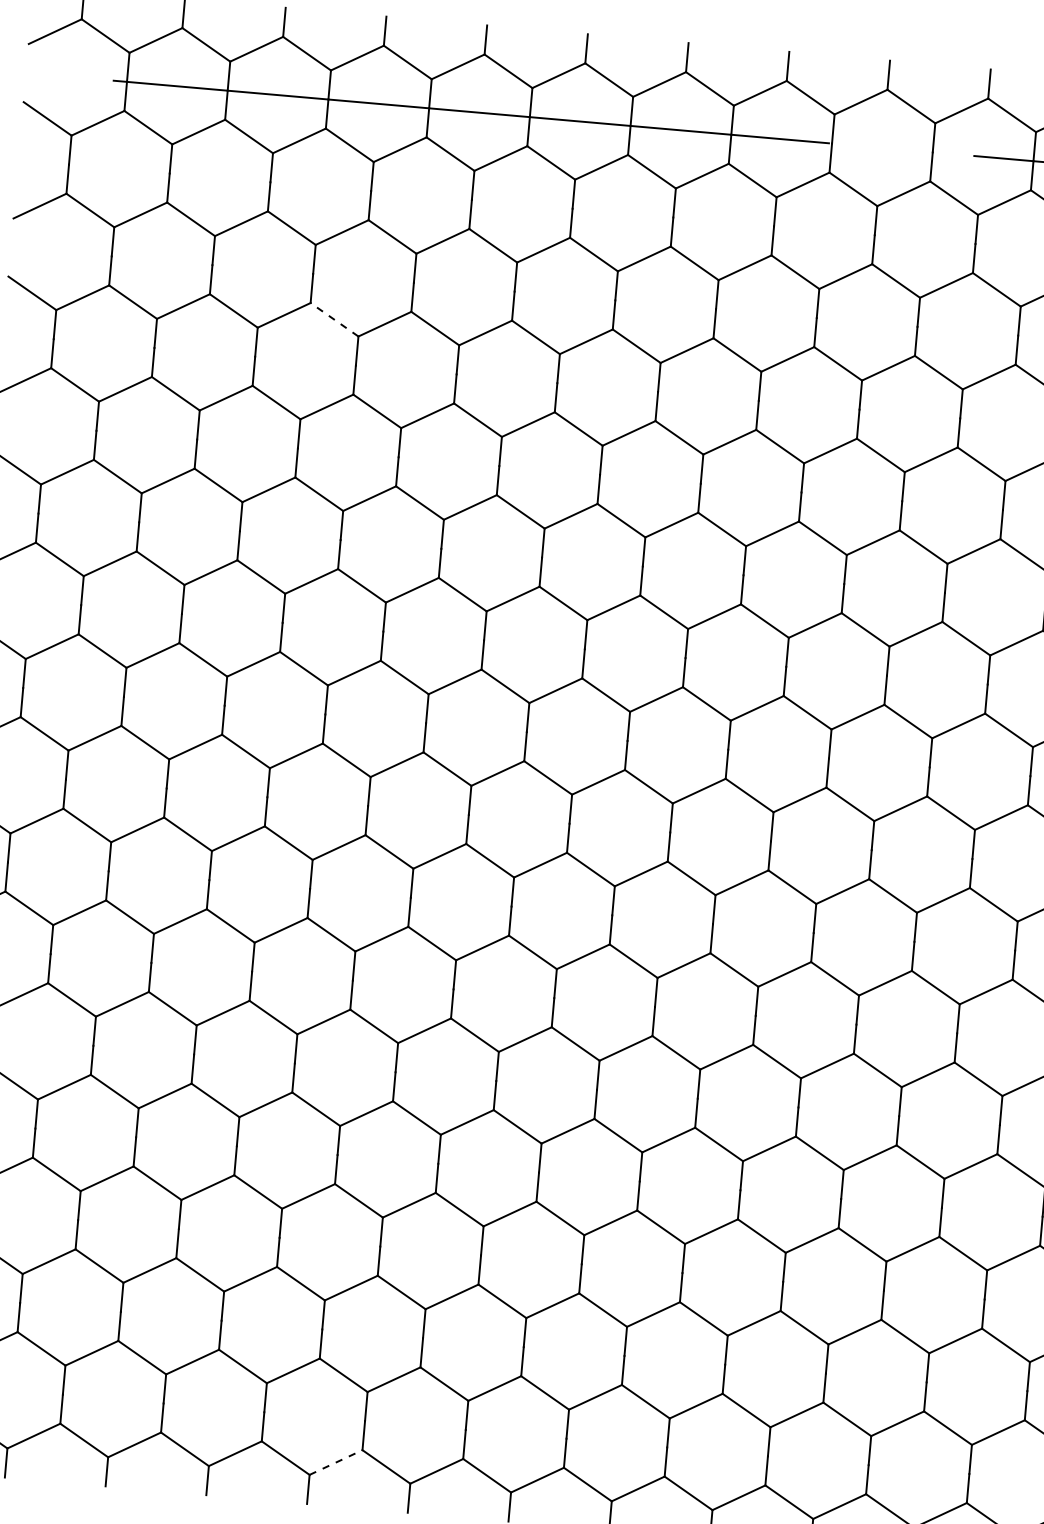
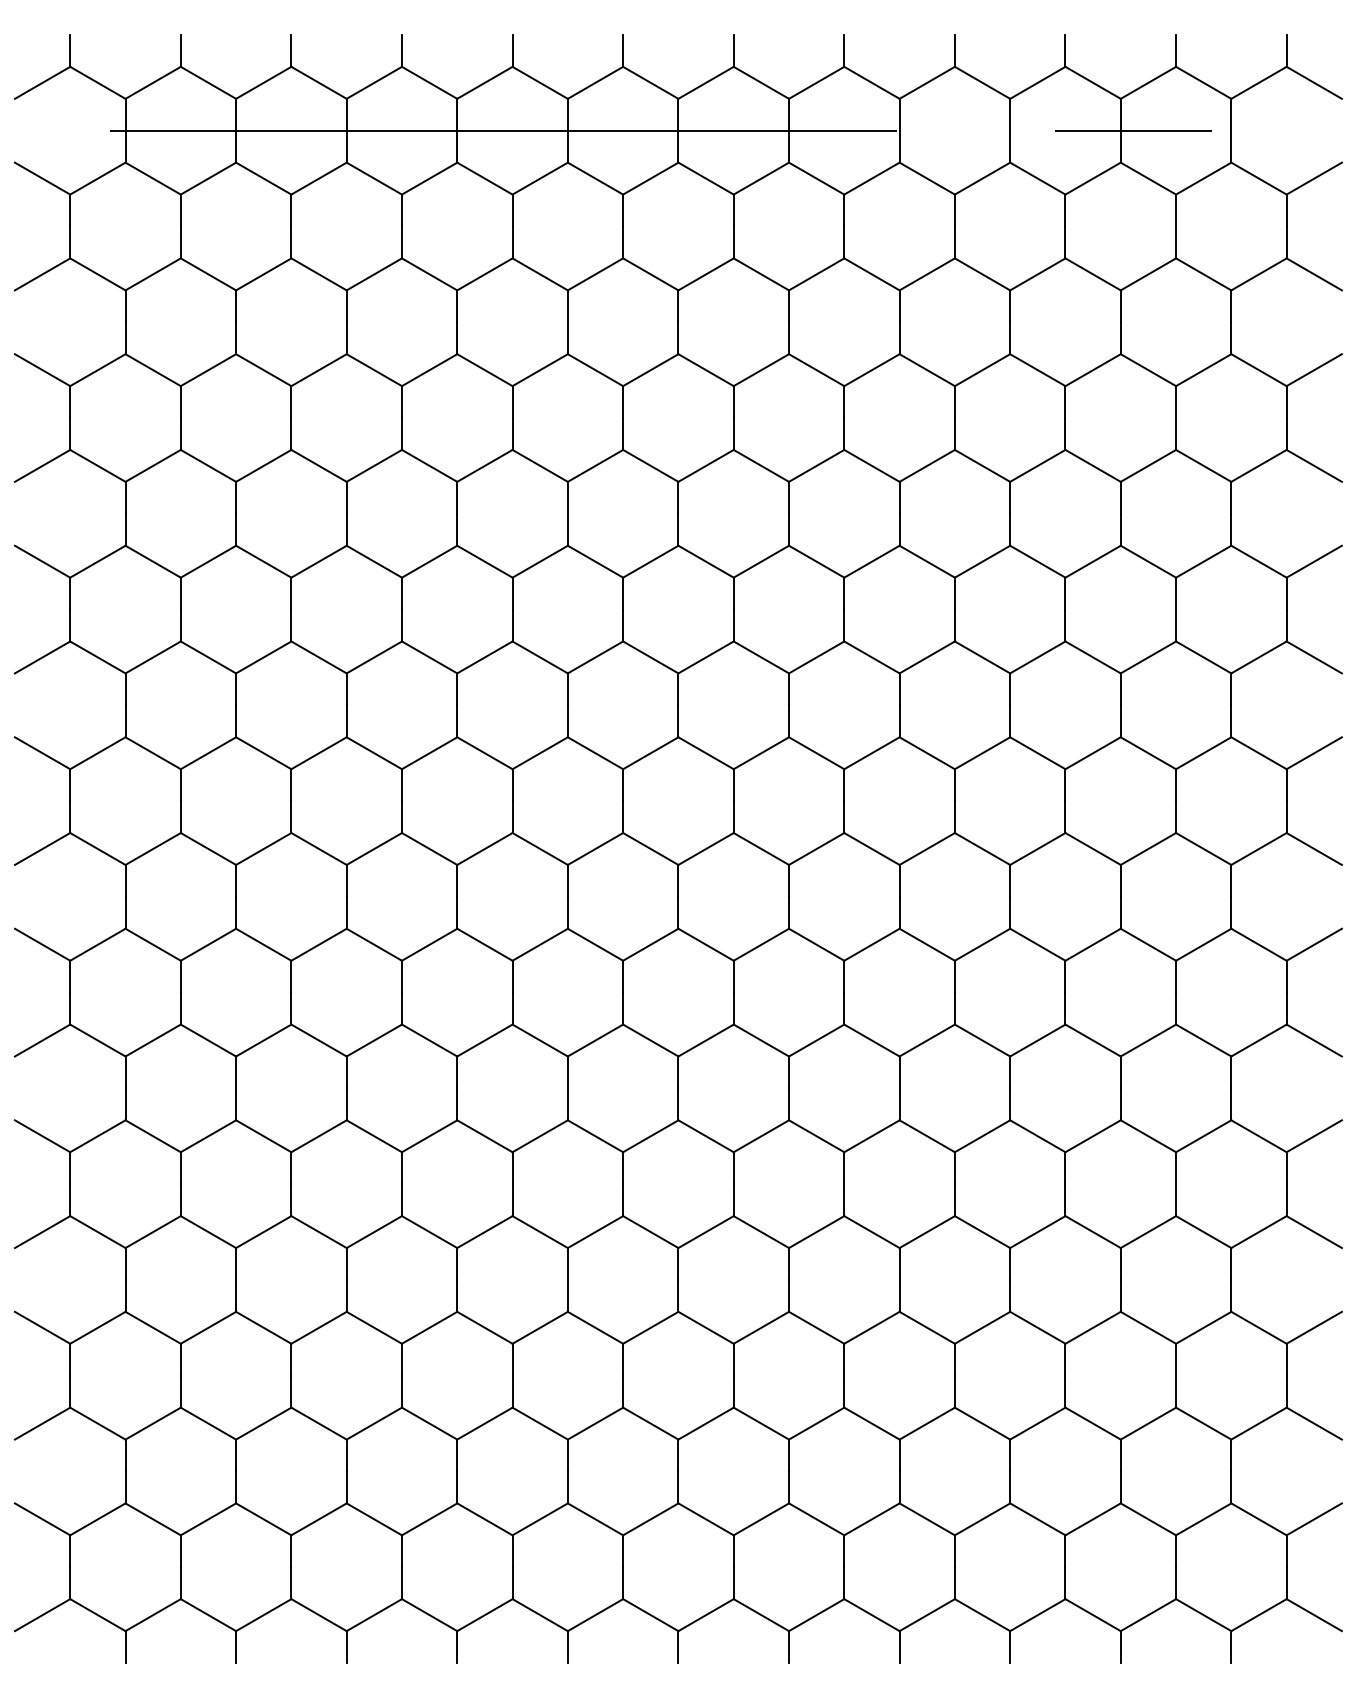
line: (334, 320) -> (374, 370), dashed -> solid
line: (335, 1462) -> (484, 1615), dashed -> solid

